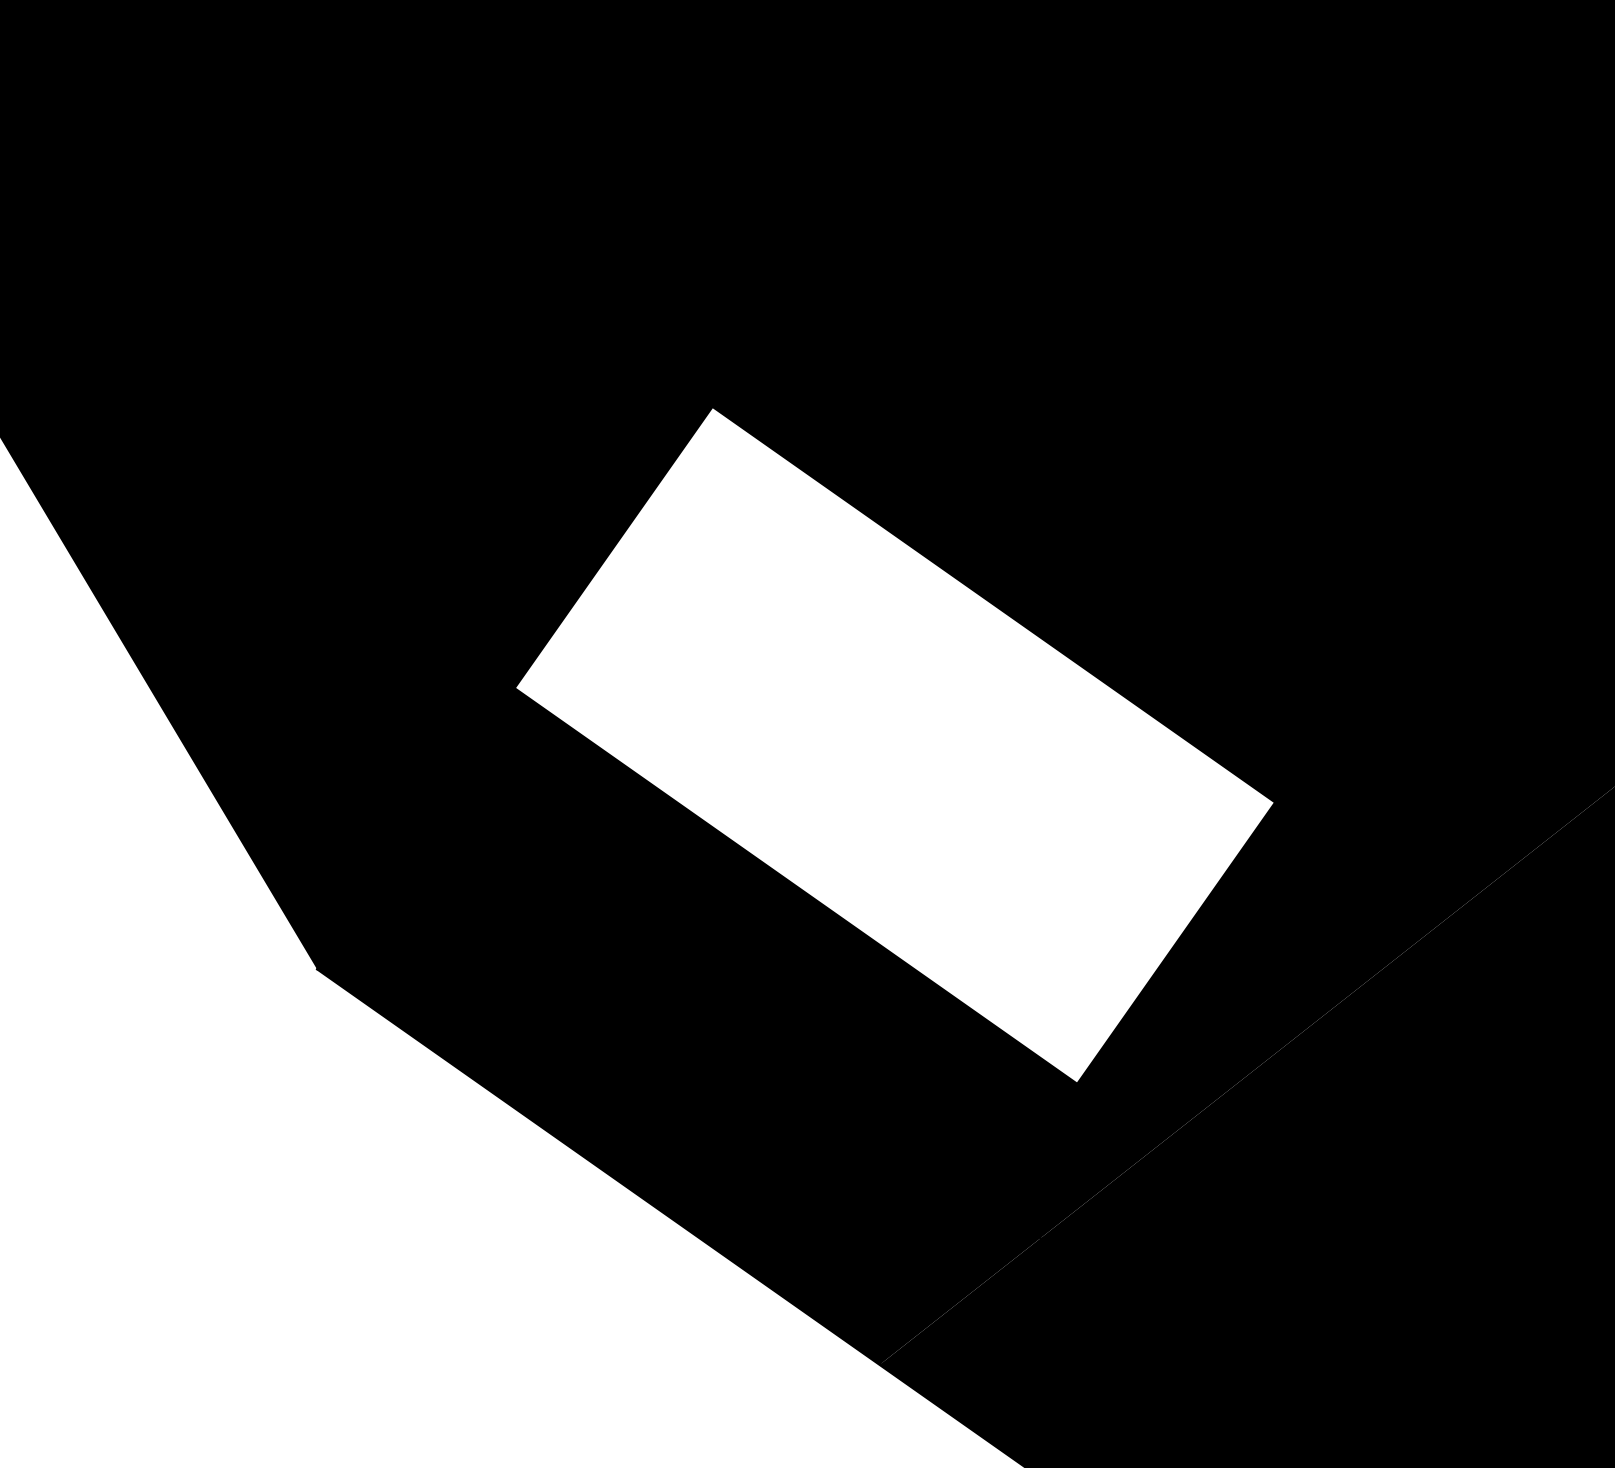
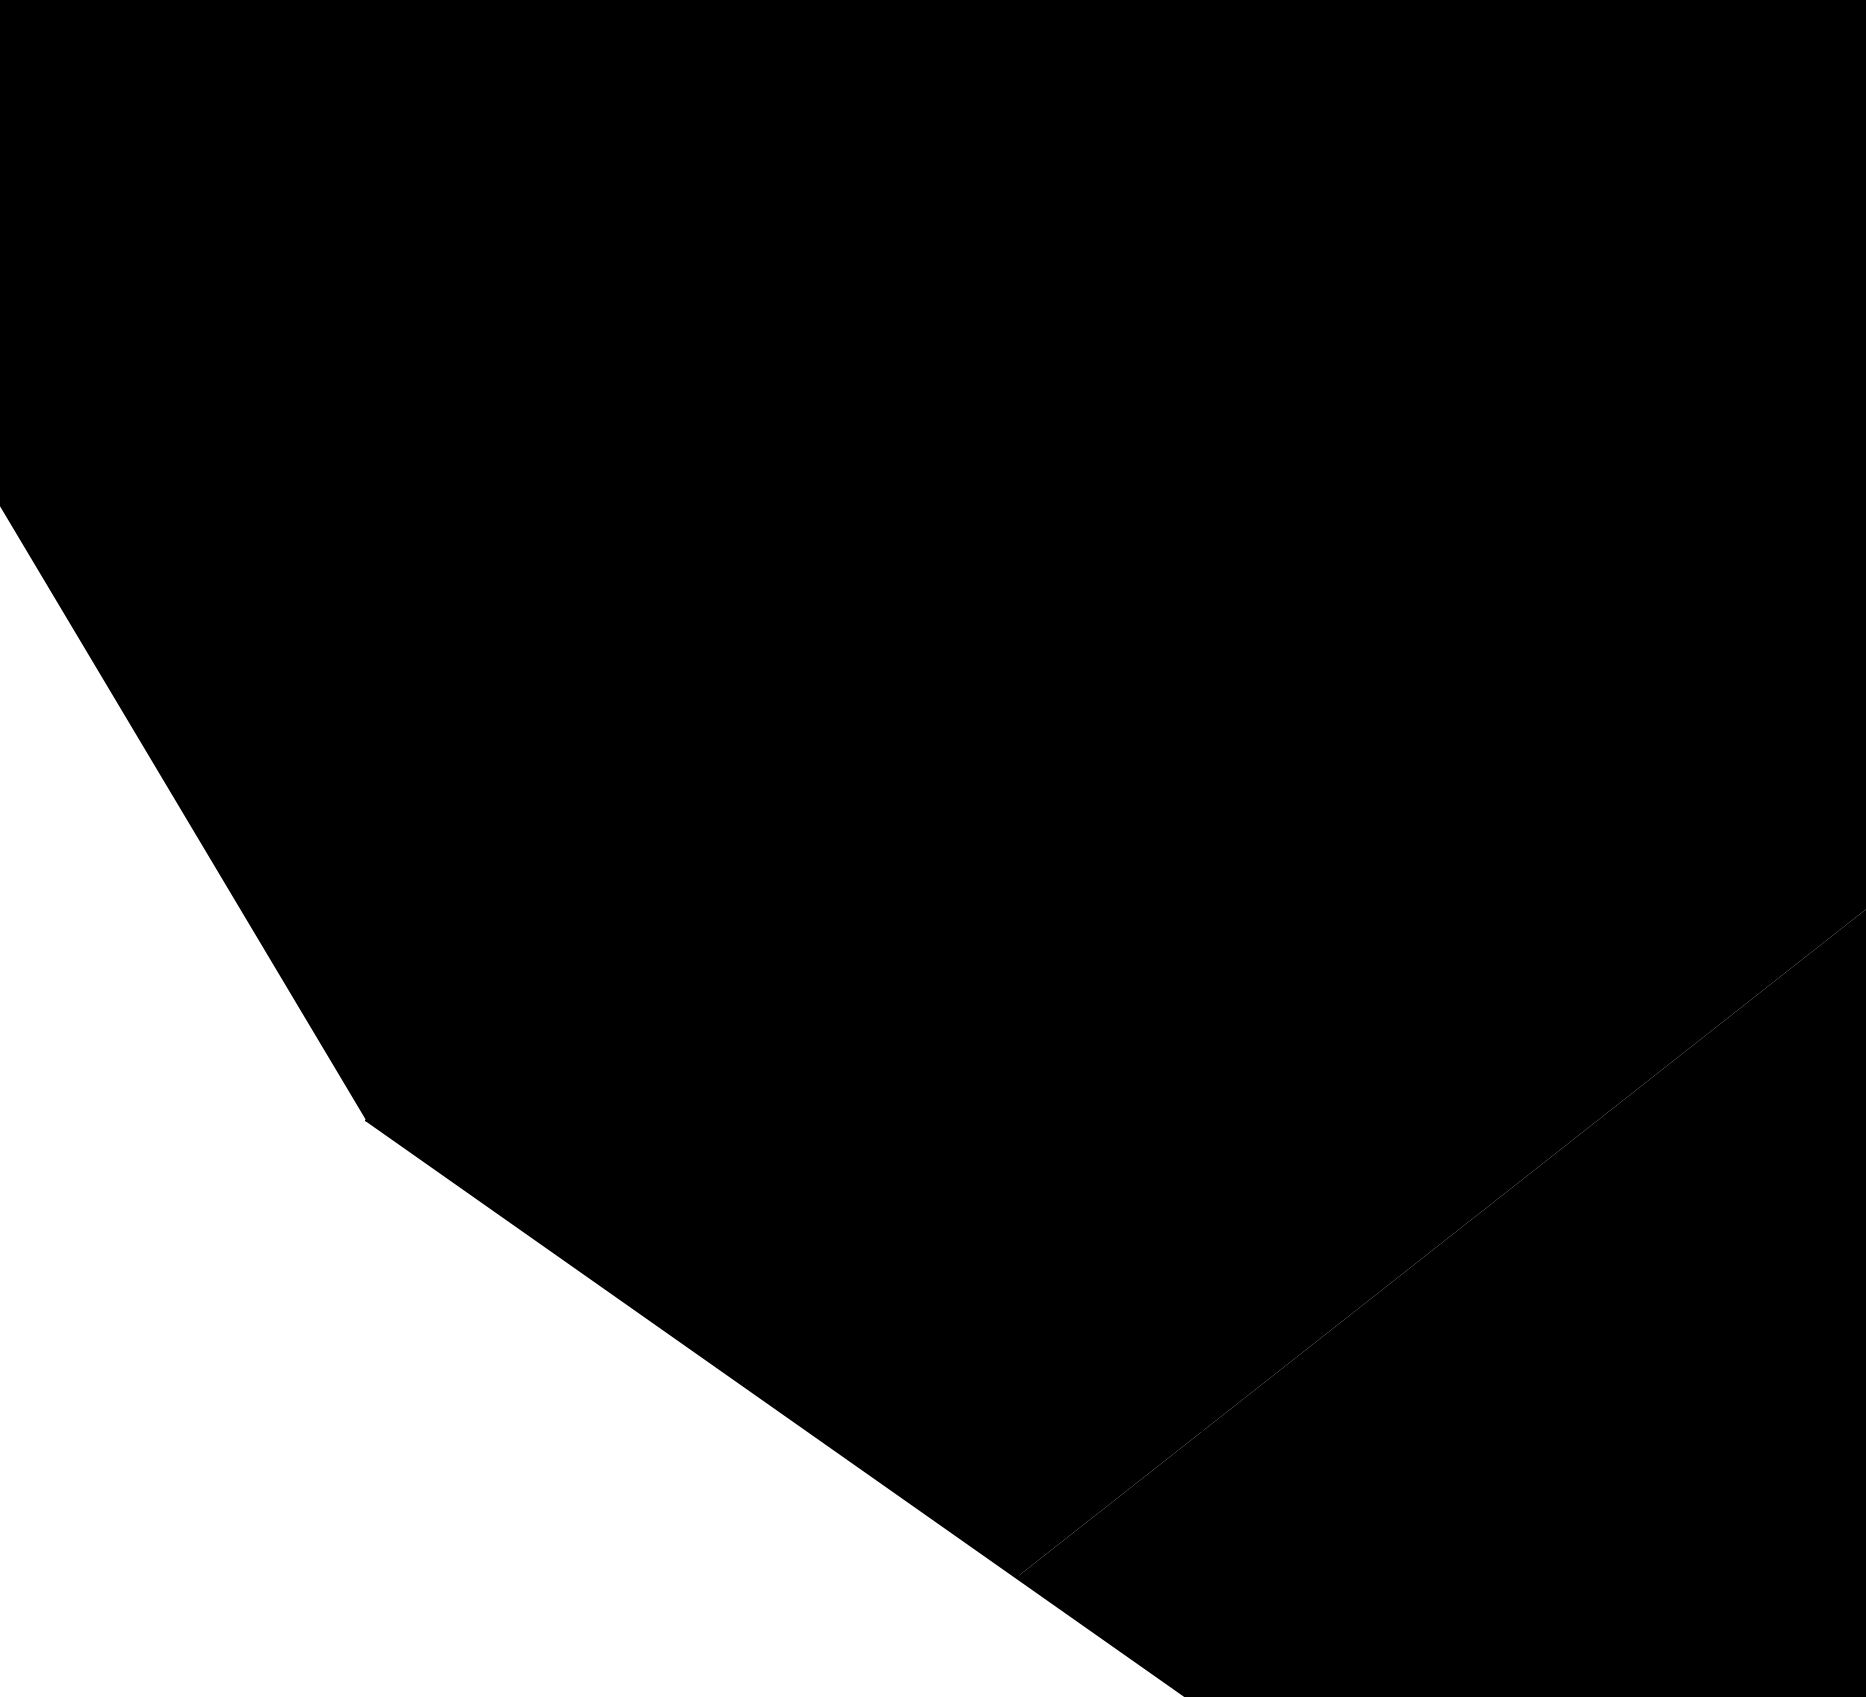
fill: (894, 745) -> (1033, 861), added

